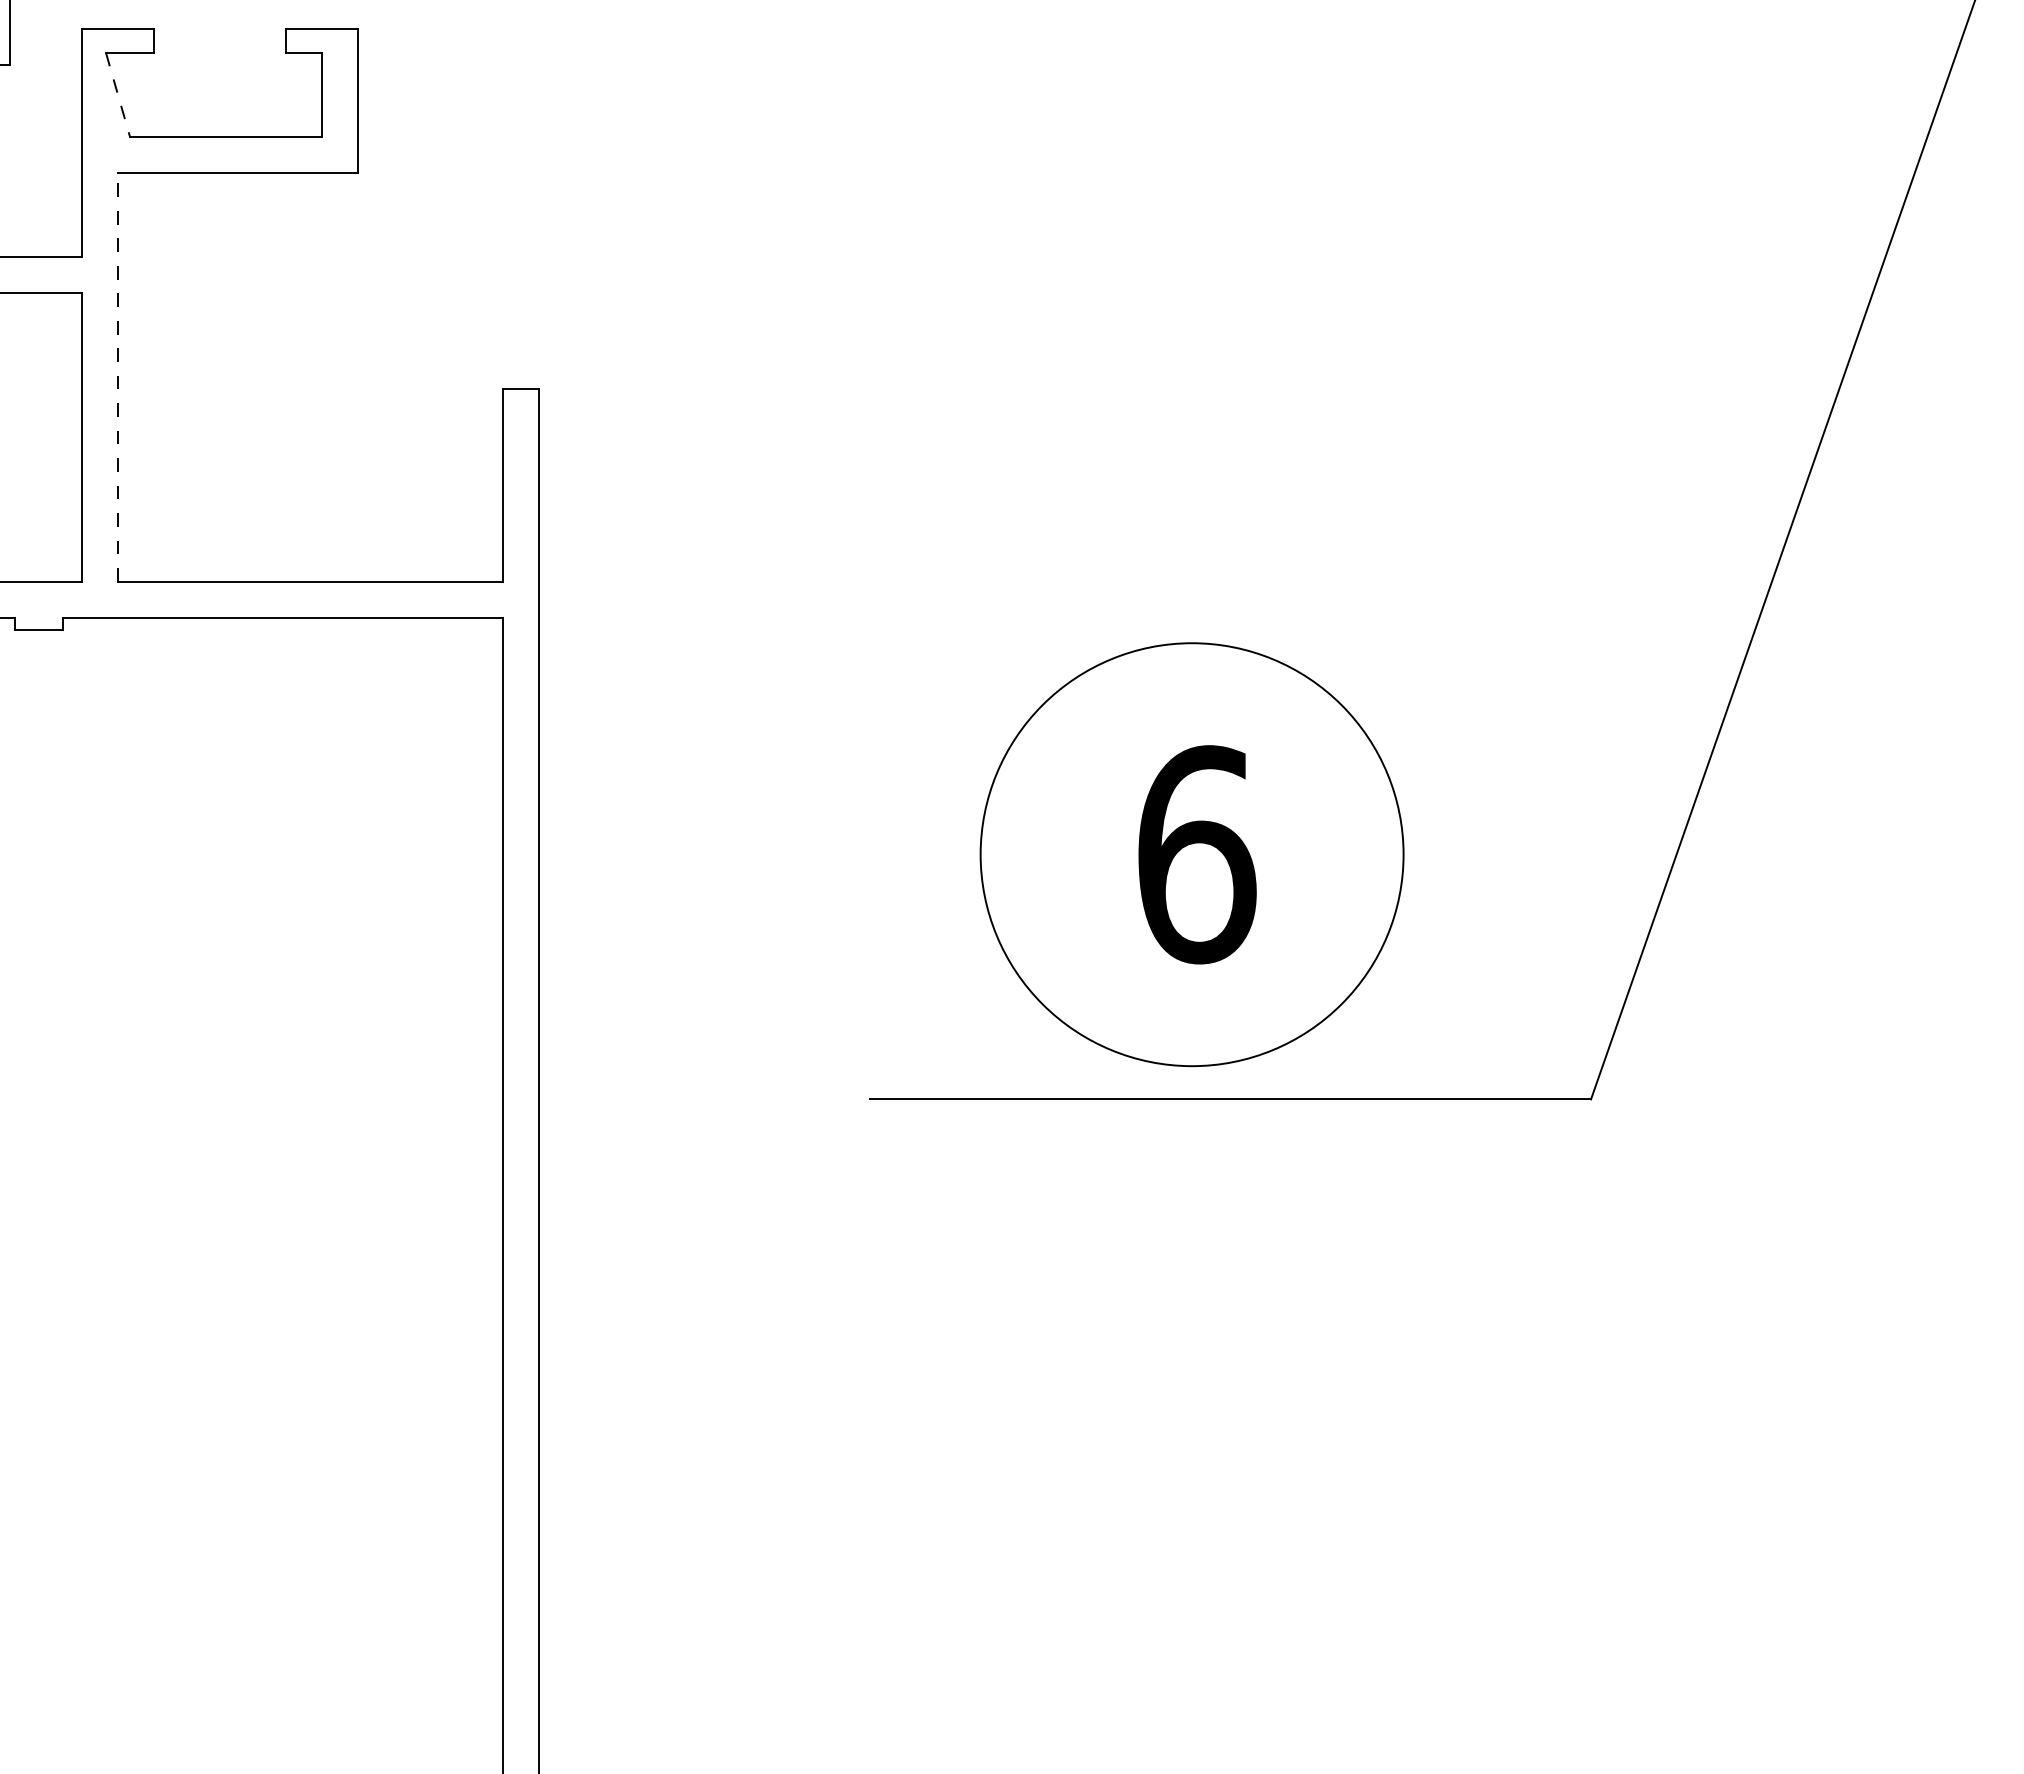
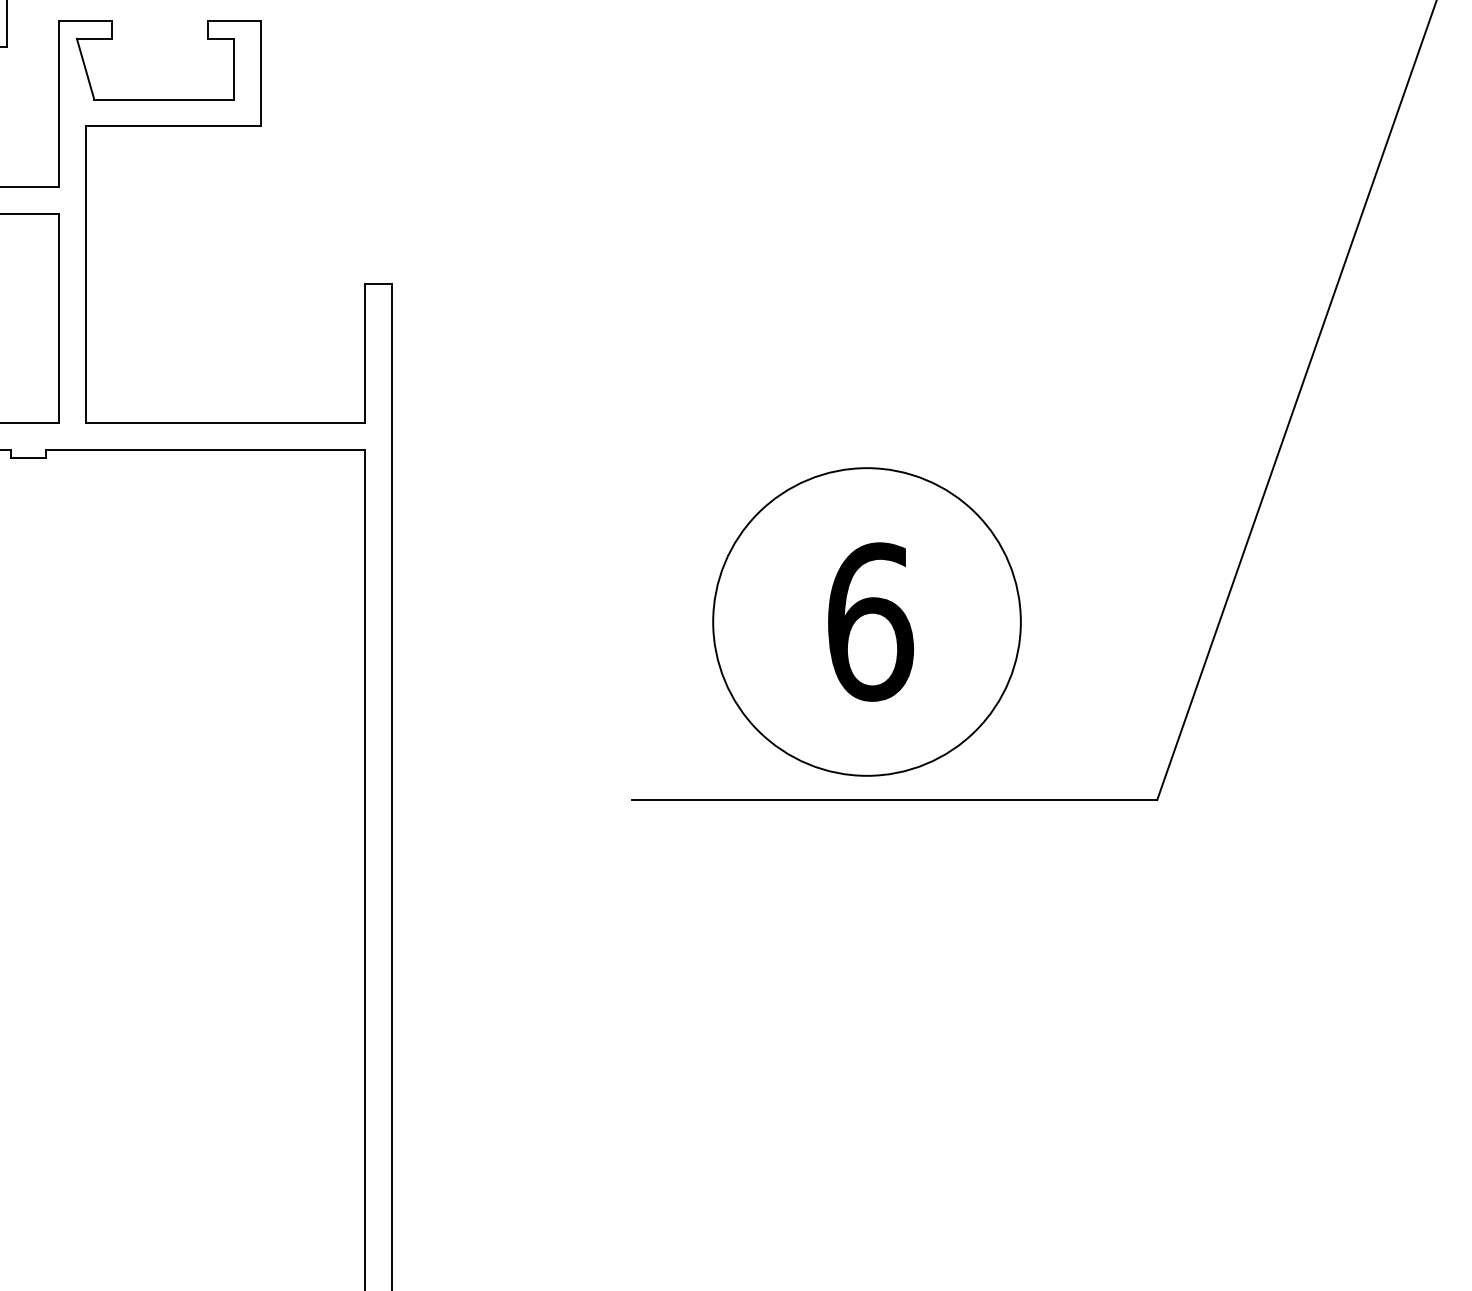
line: (118, 95) -> (85, 69), dashed -> solid
line: (118, 376) -> (85, 274), dashed -> solid

